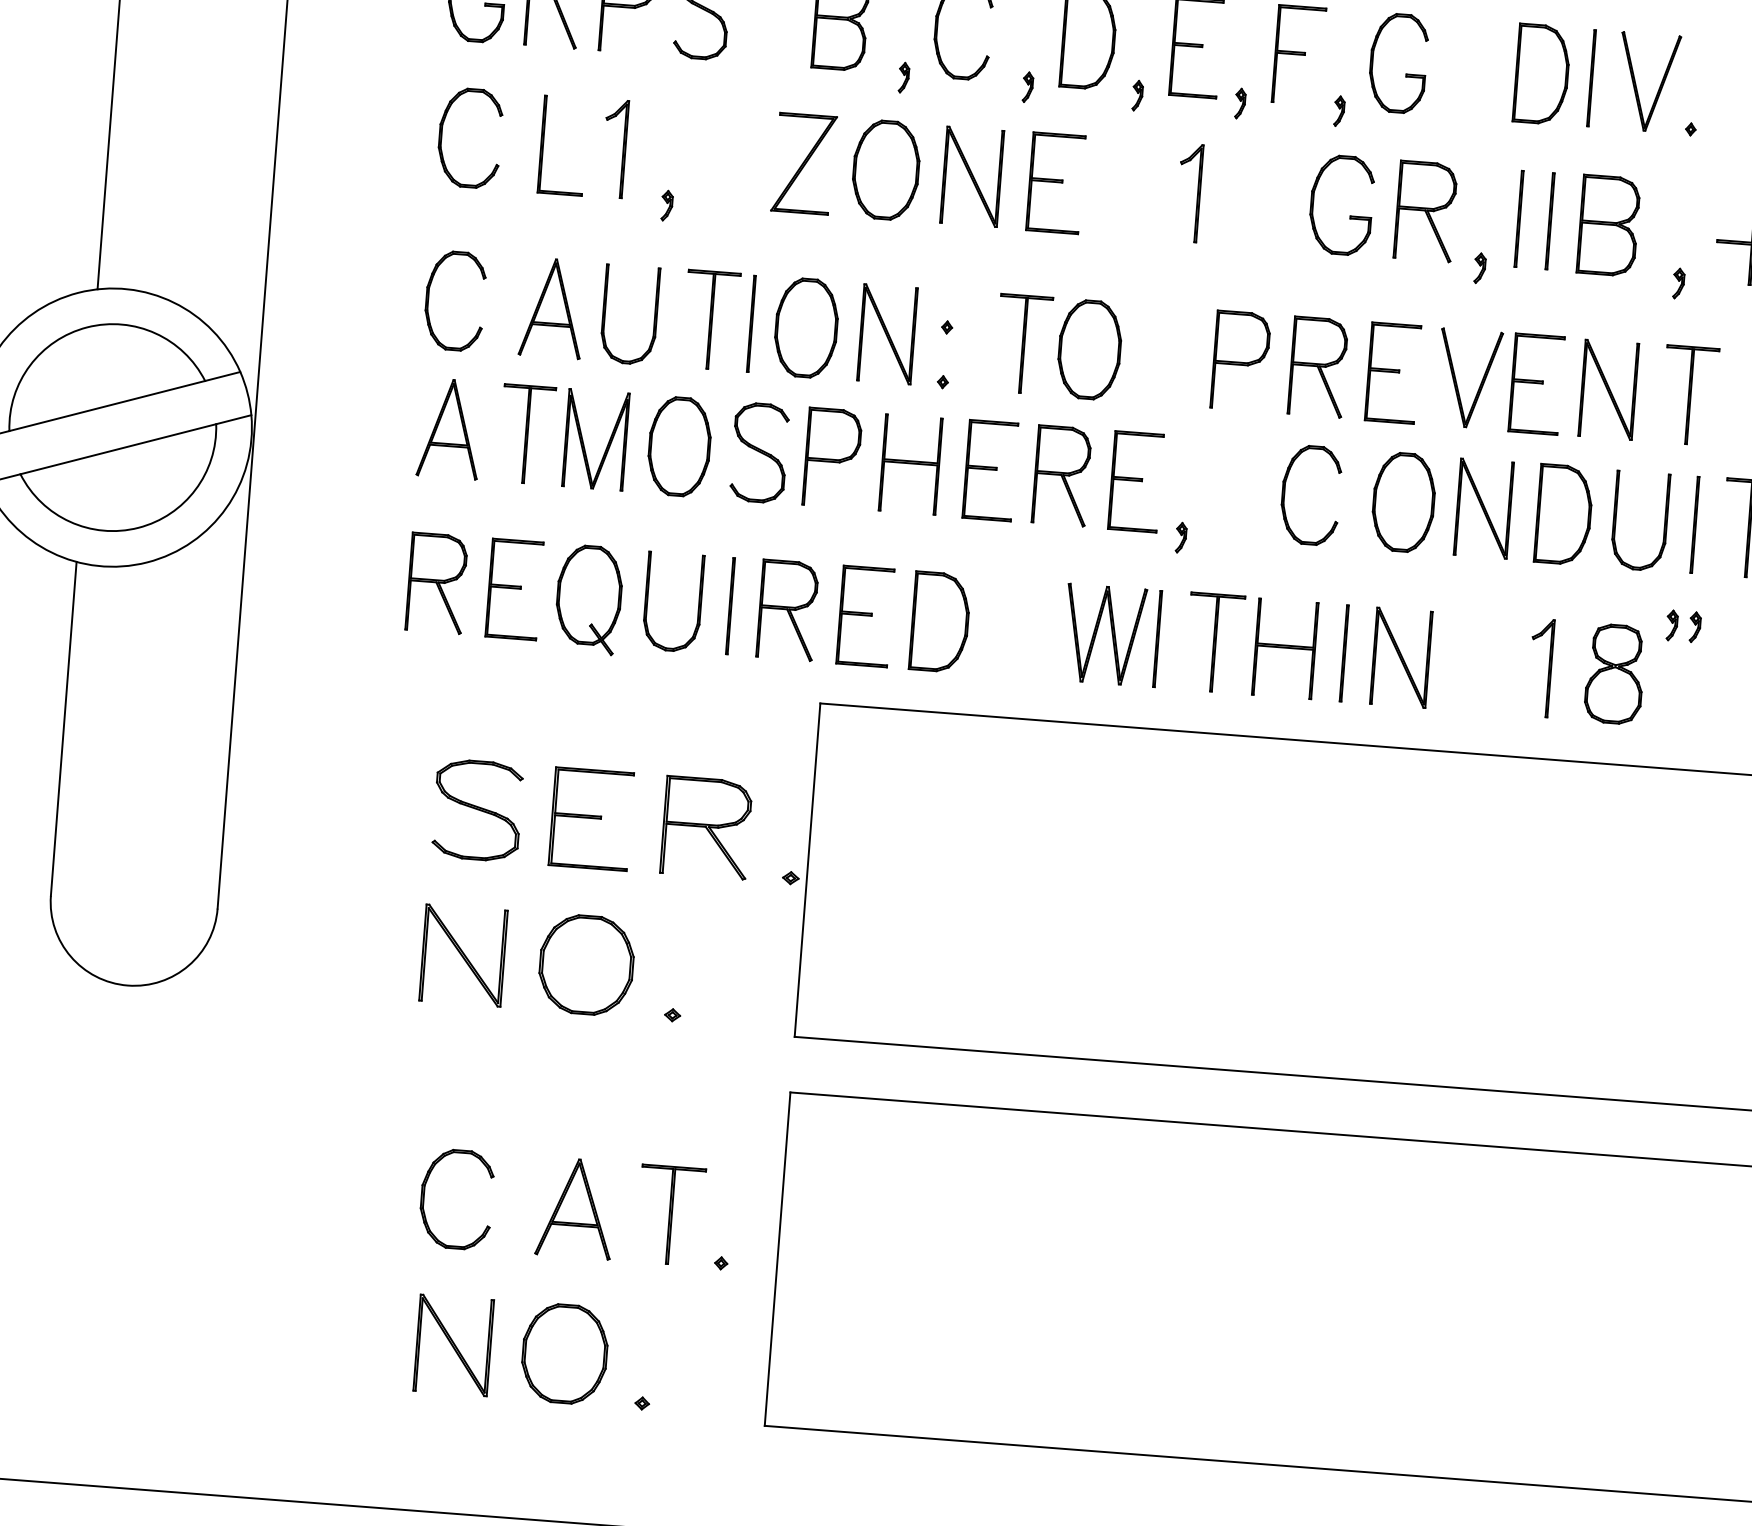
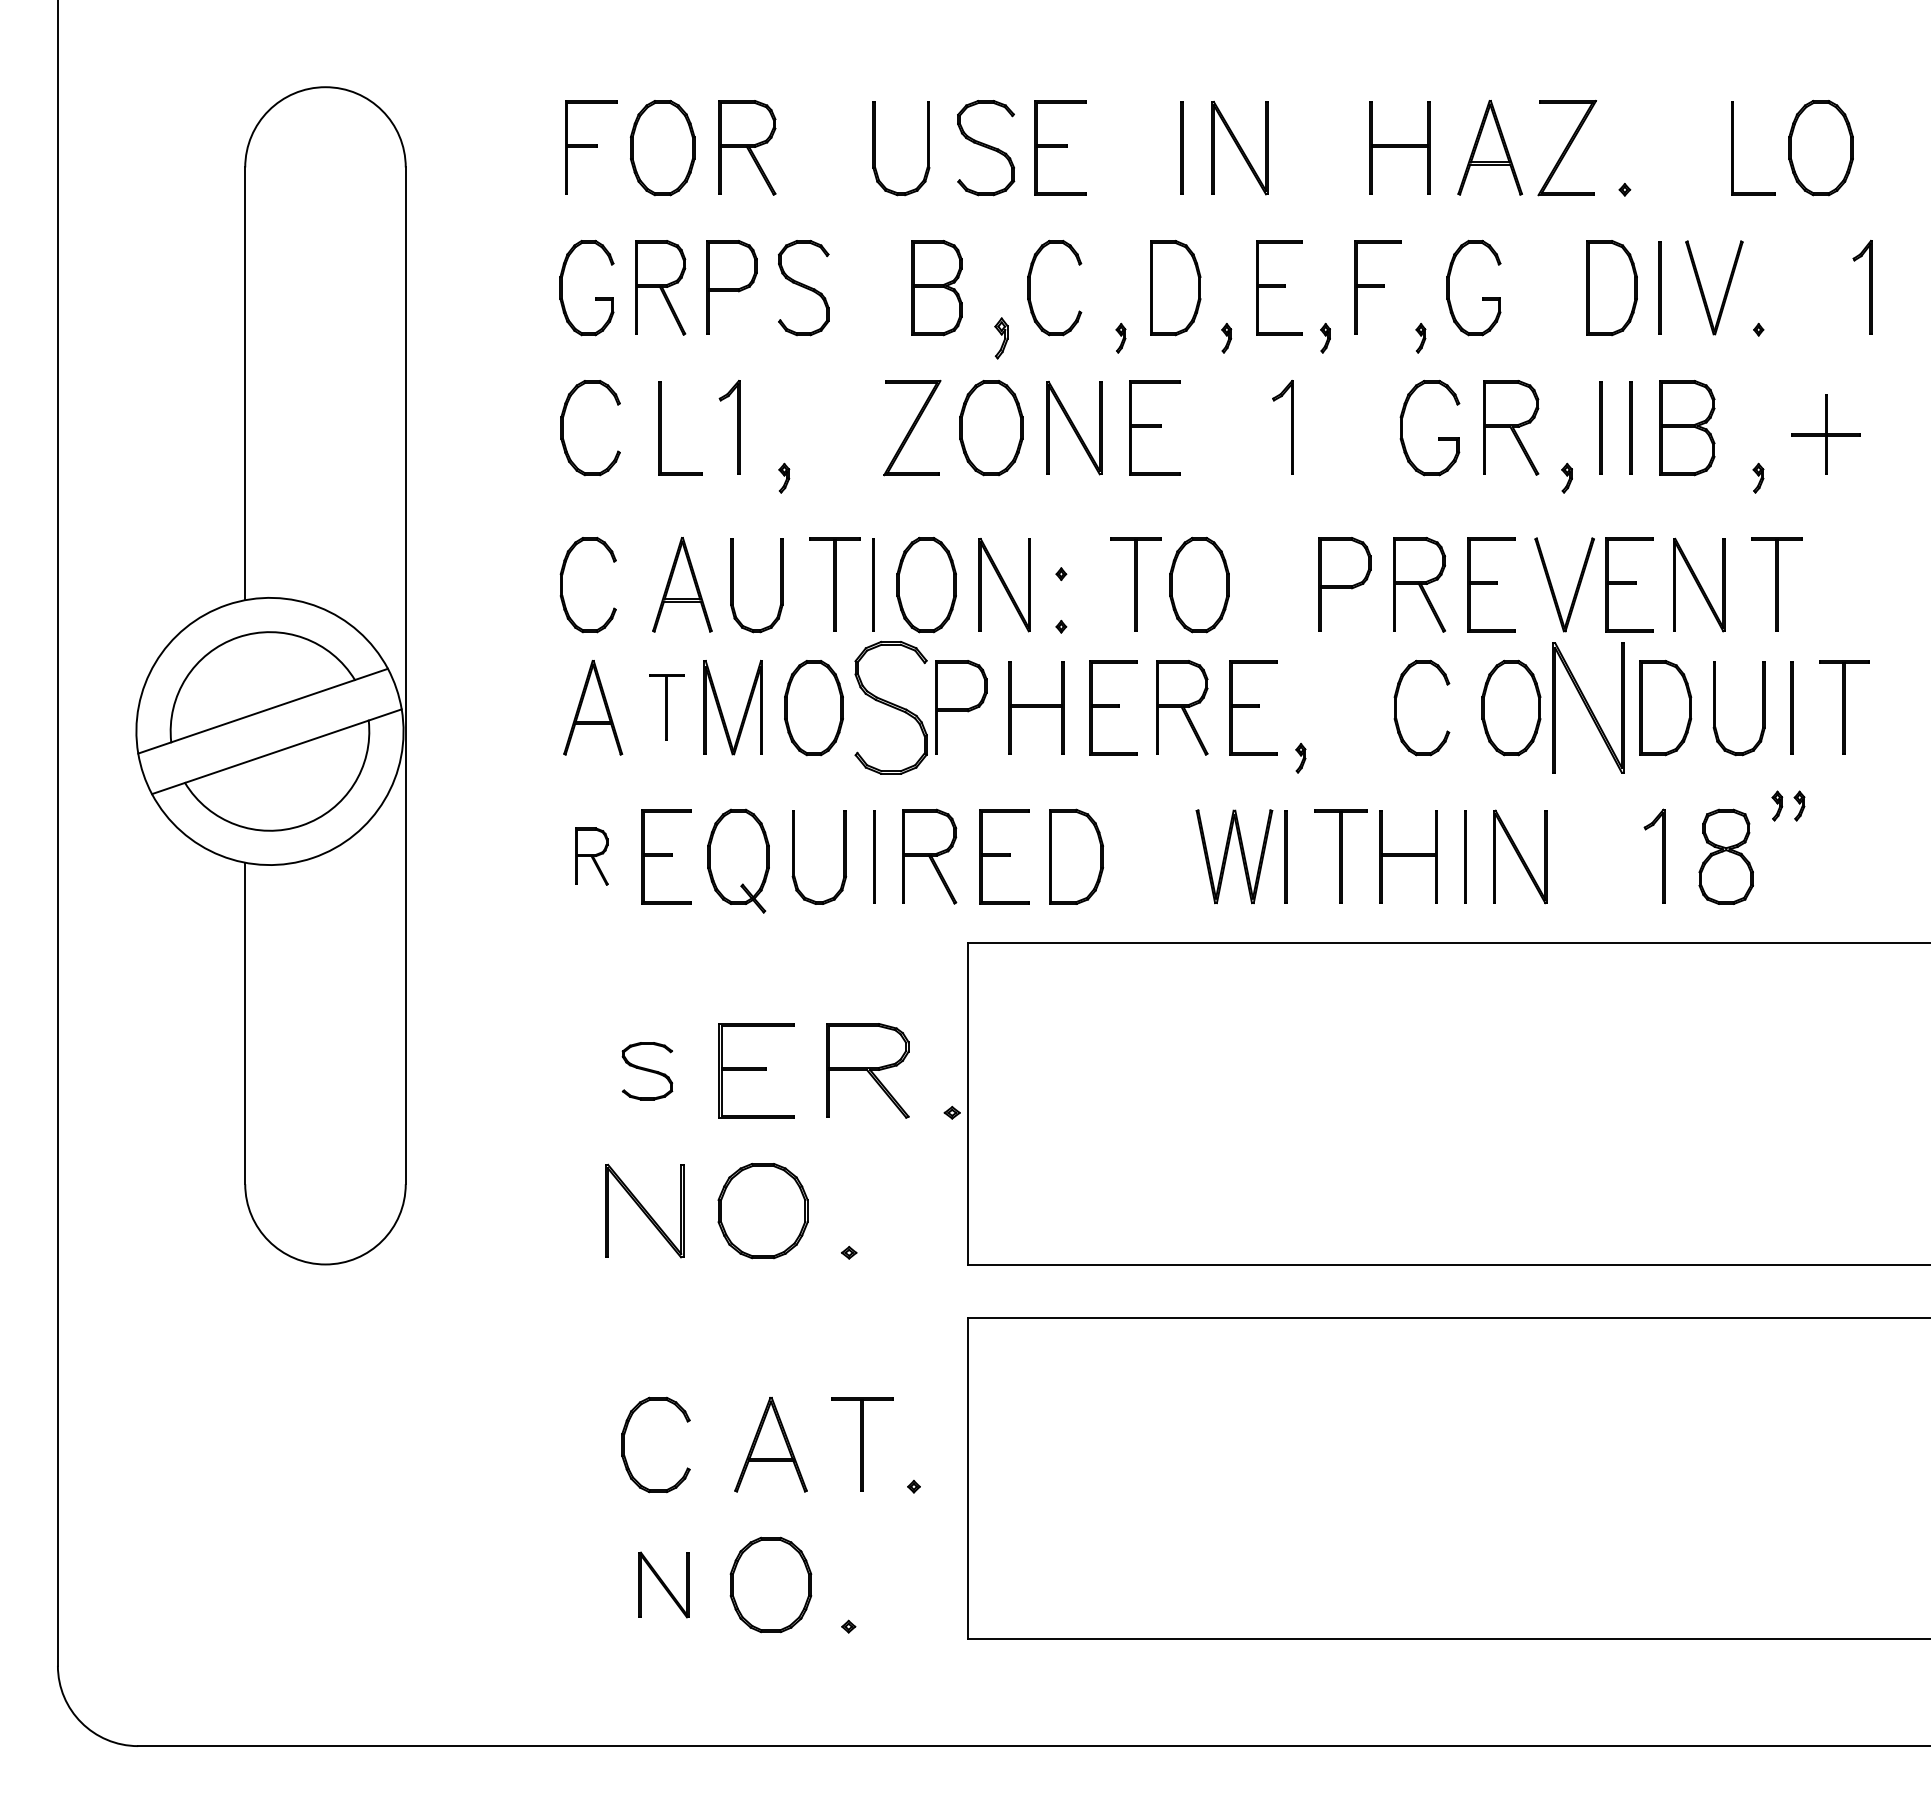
part: (903, 76) -> (1001, 337), size x1.4
part: (526, 434) -> (666, 707), size x0.7
part: (759, 453) -> (890, 708), size x1.4
part: (1483, 509) -> (1588, 708), size x1.4
part: (436, 583) -> (591, 856), size x0.6
part: (477, 810) -> (647, 1071), size x0.6
part: (453, 1344) -> (663, 1584), size x0.7

